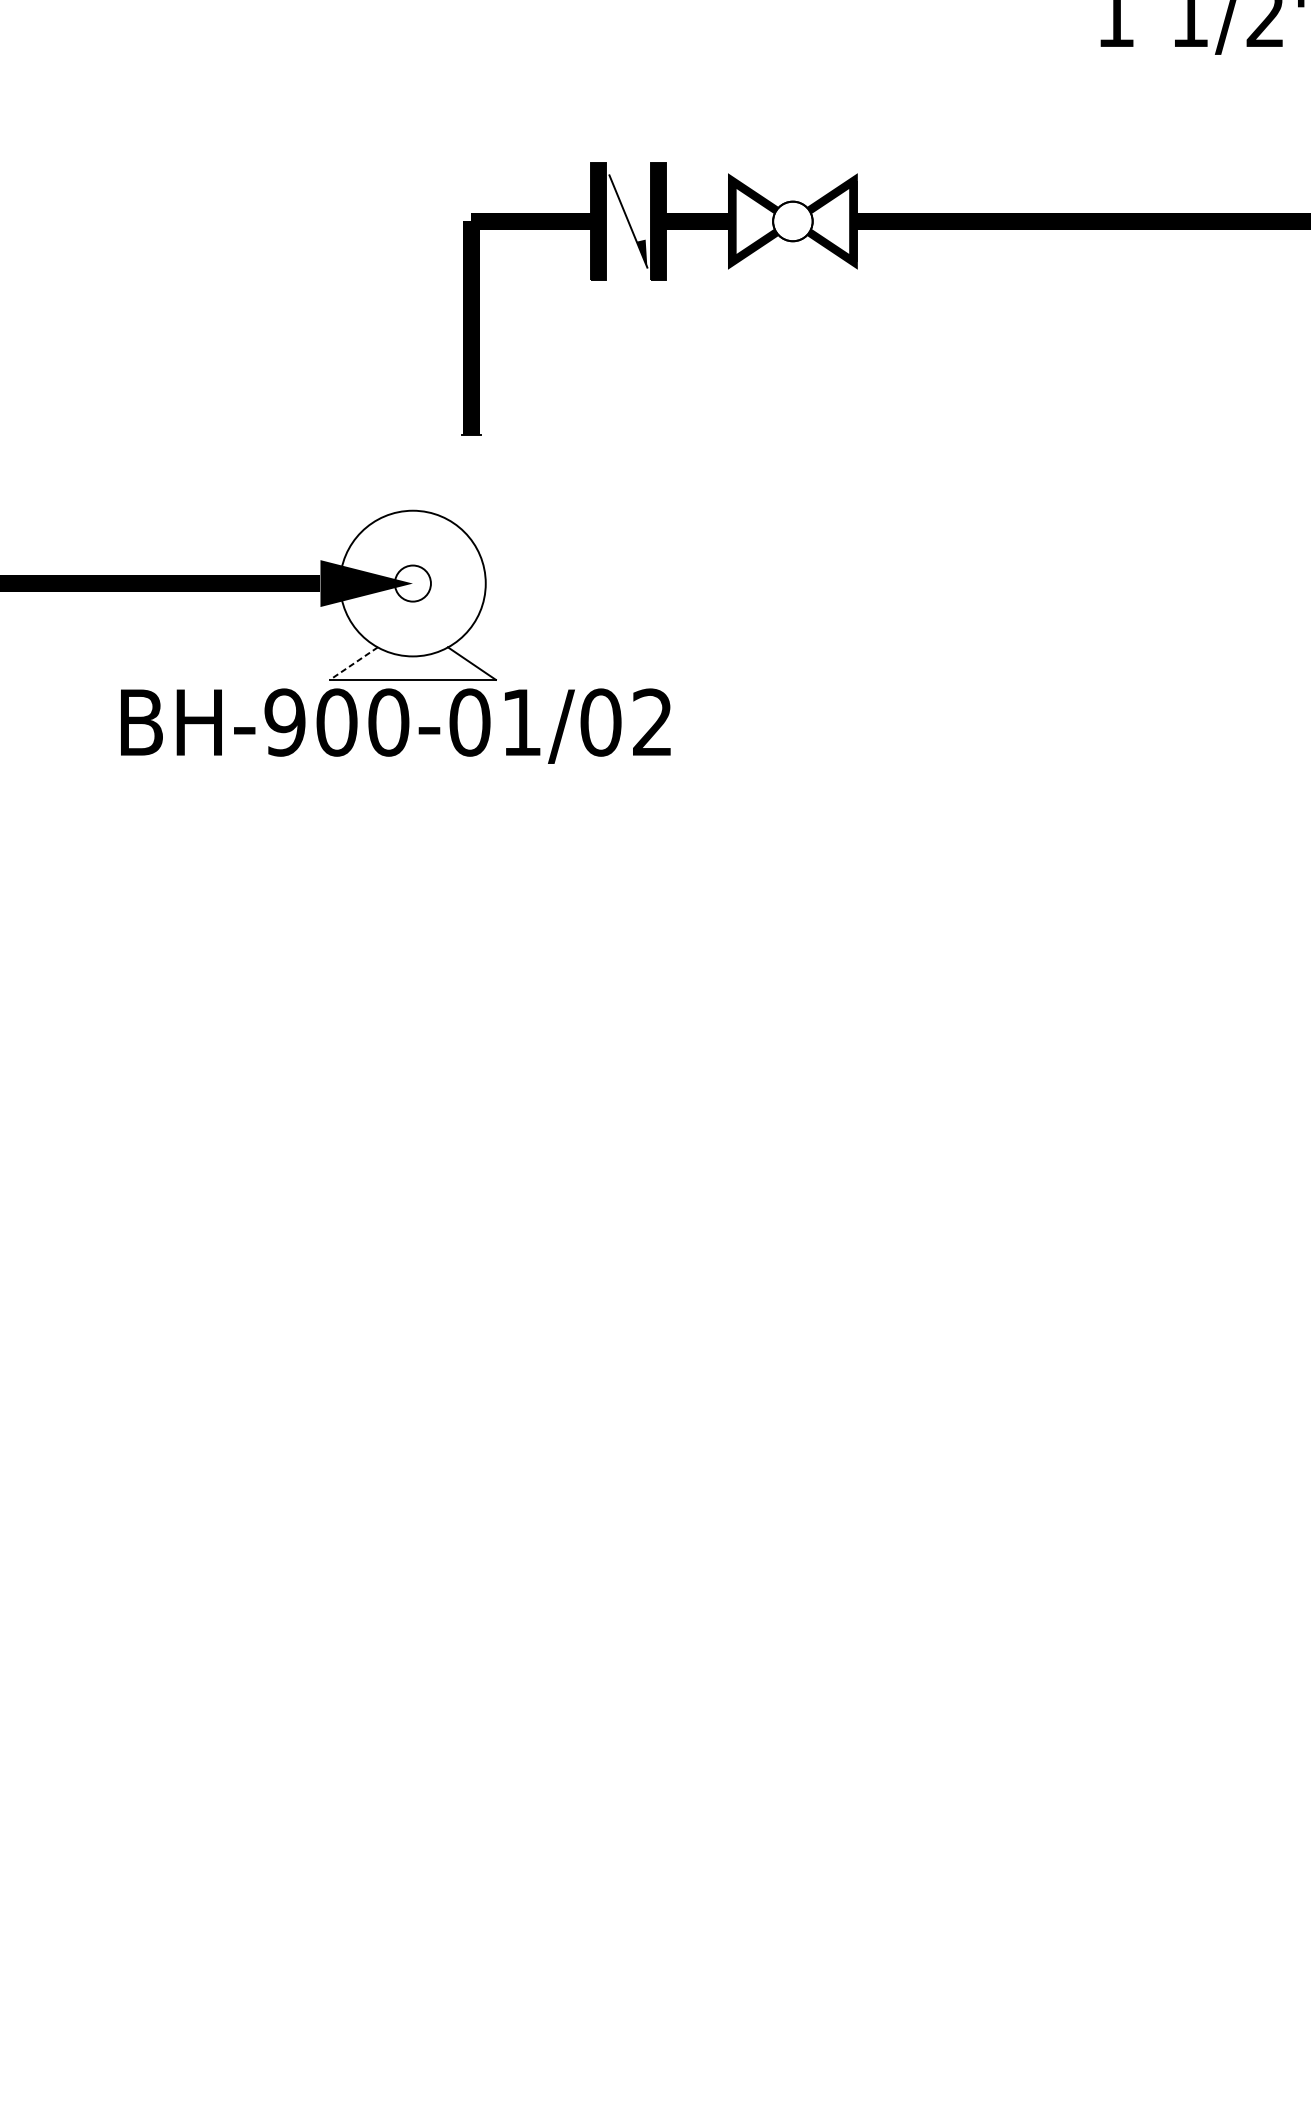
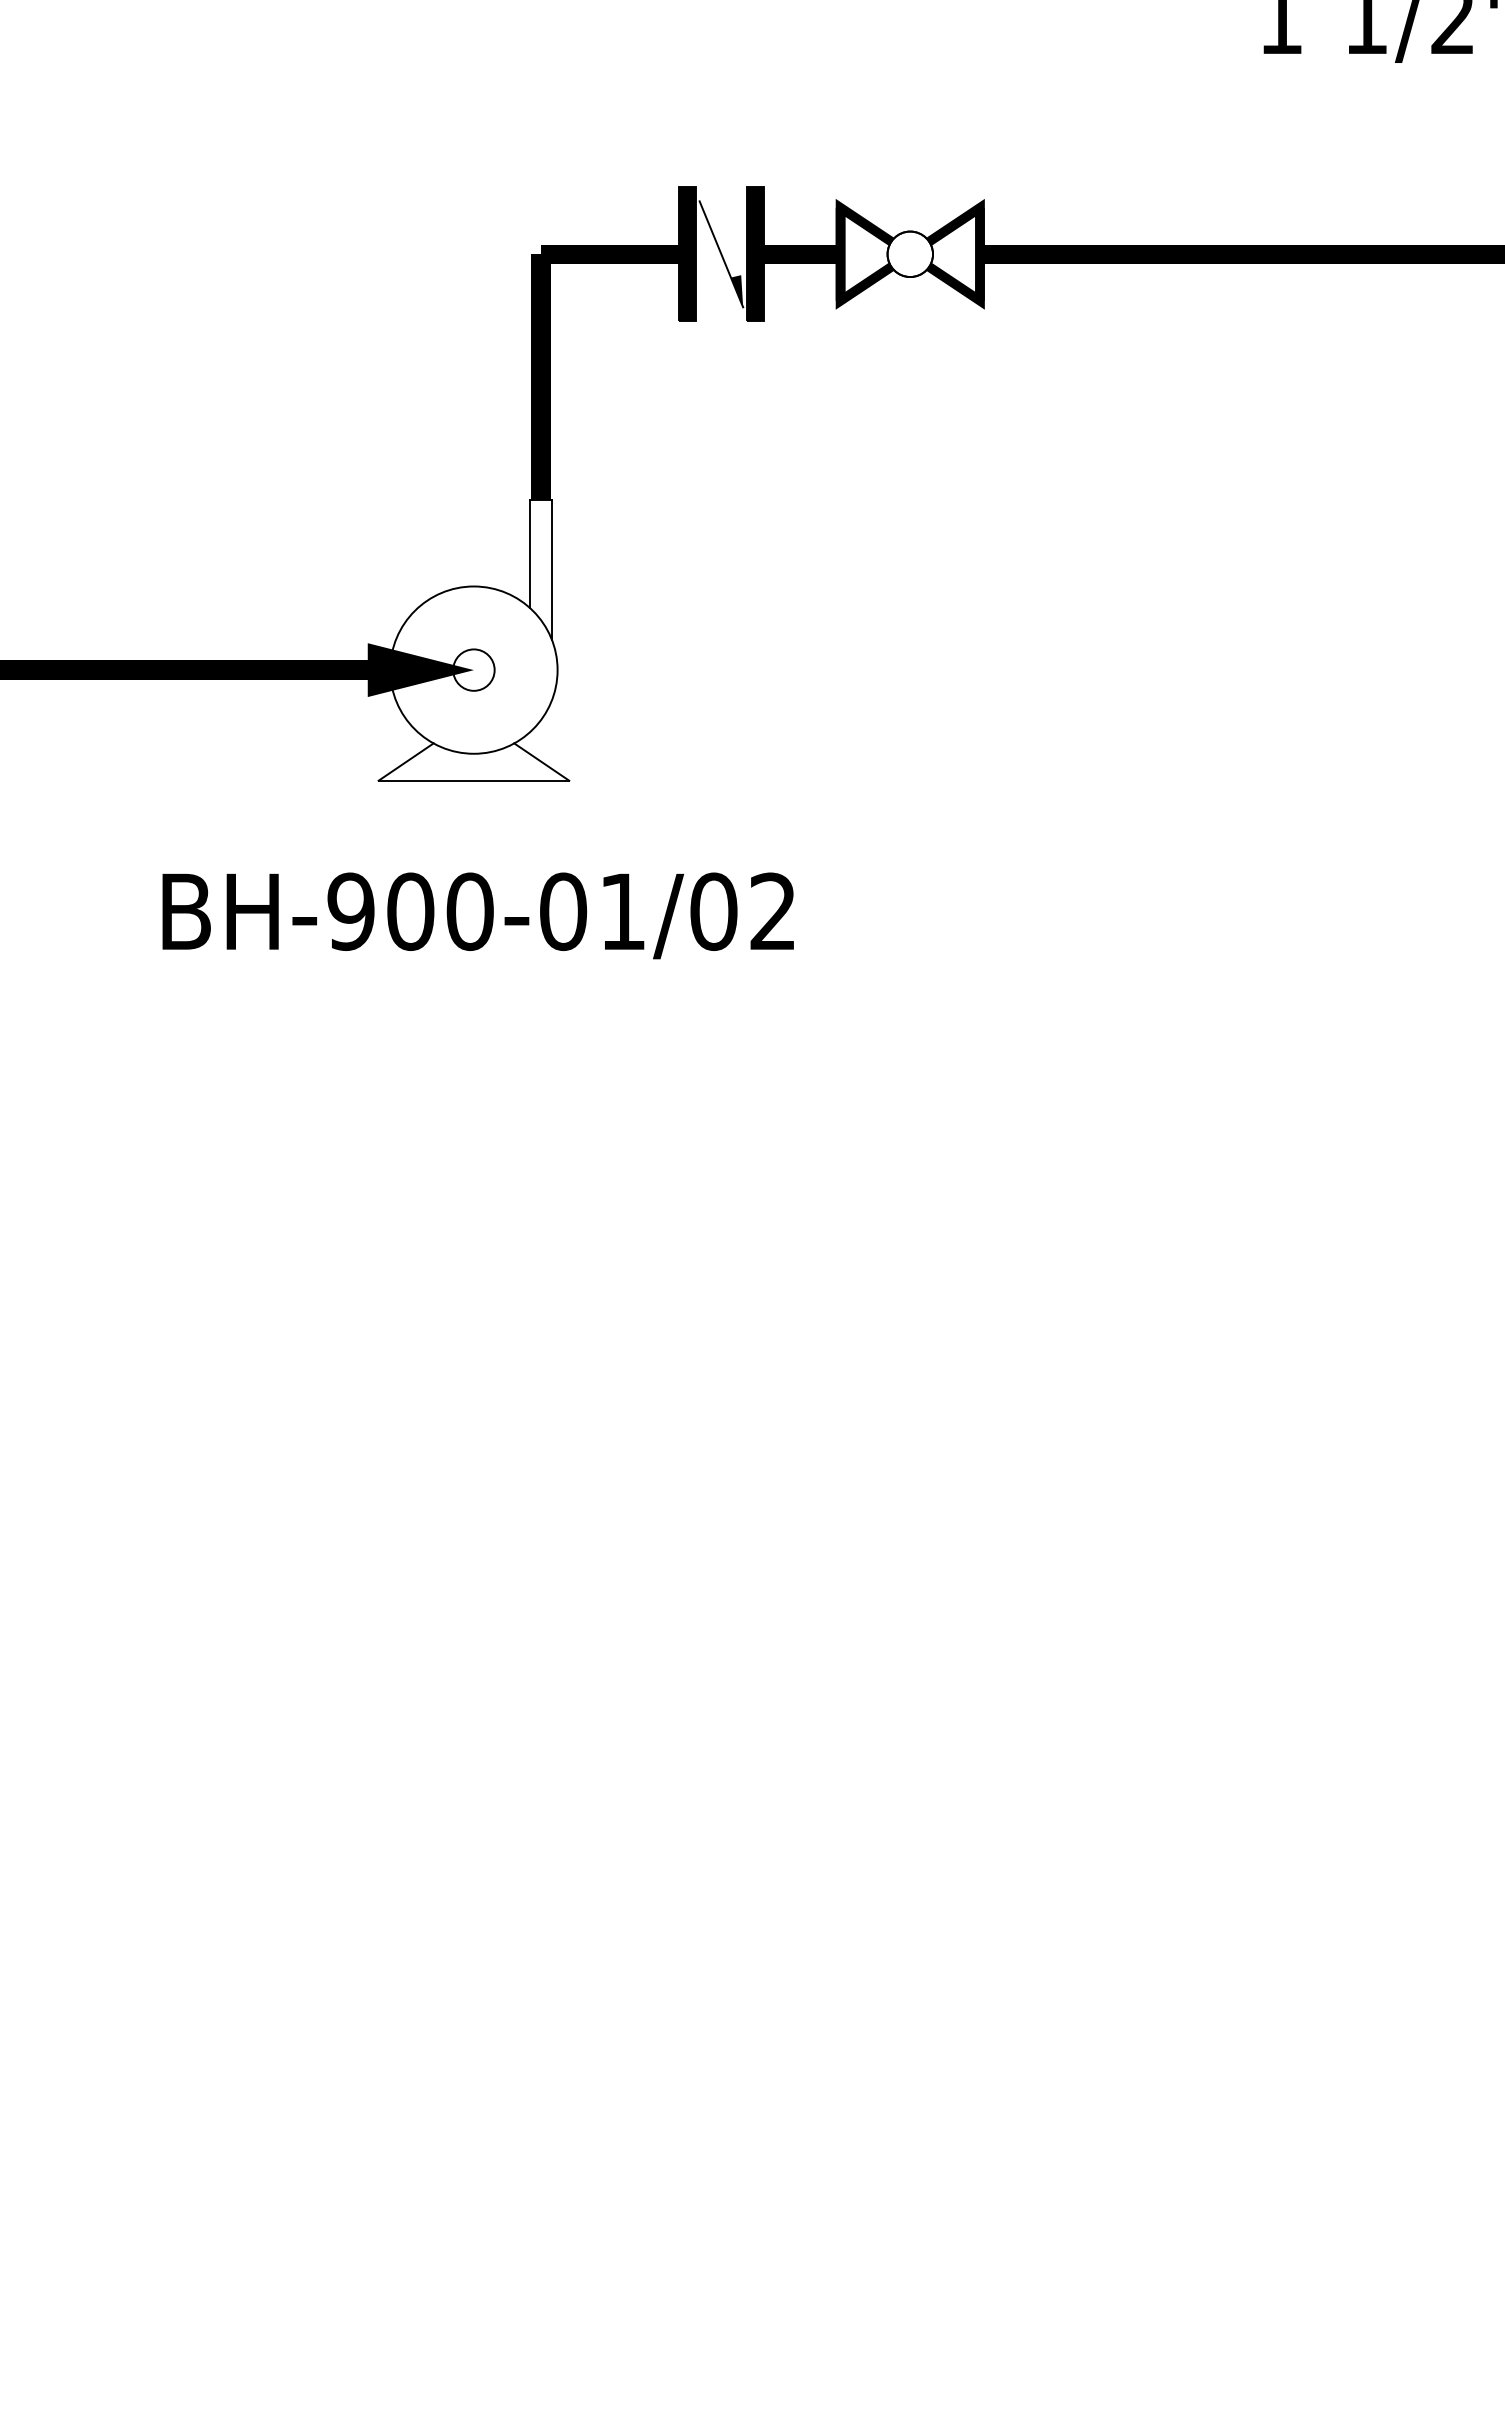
line: (462, 482) -> (530, 553), added
line: (481, 495) -> (552, 569), added
line: (353, 664) -> (405, 762), dashed -> solid
text: (395, 725) -> (477, 915), moved

